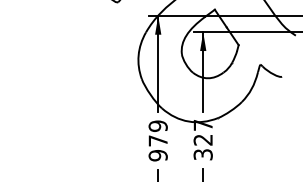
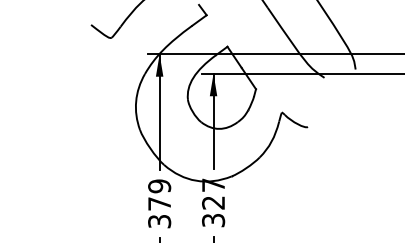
text: (158, 155) -> (159, 221), 979 -> 379

